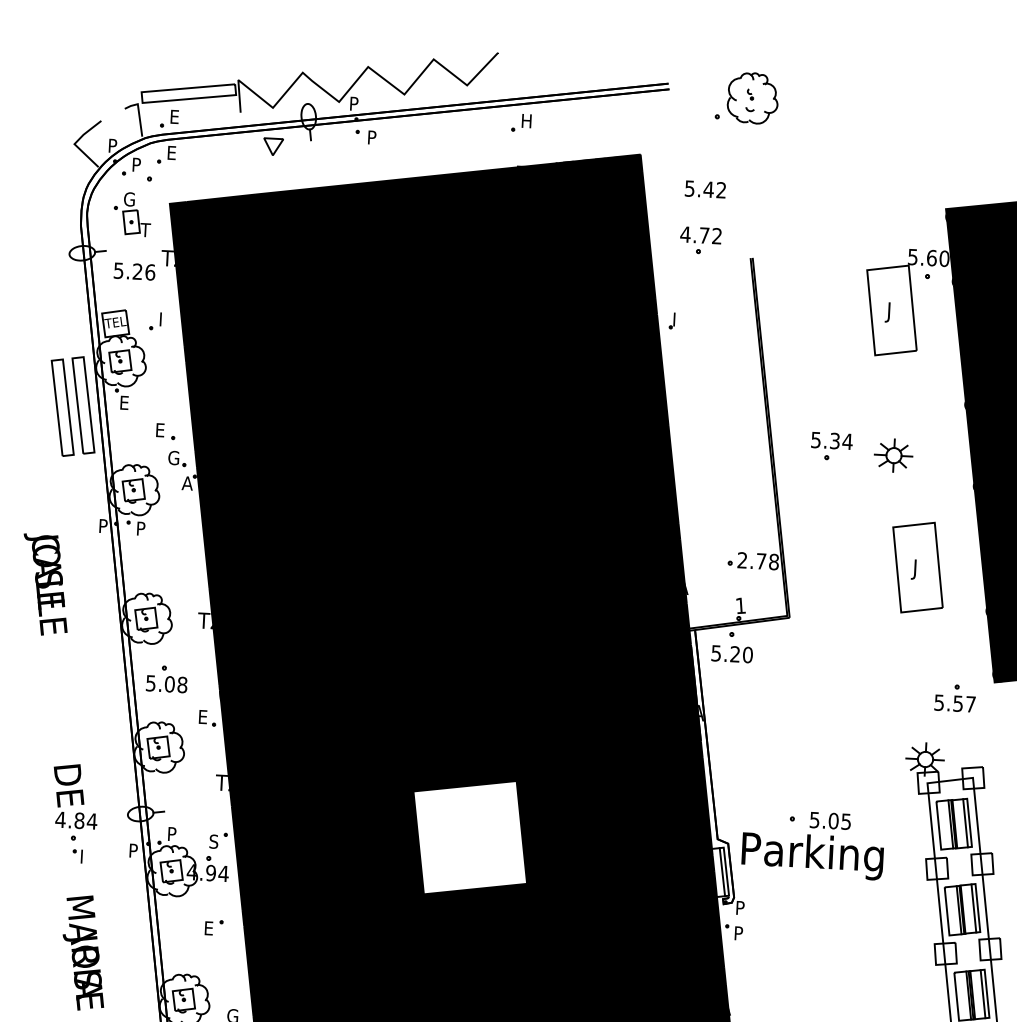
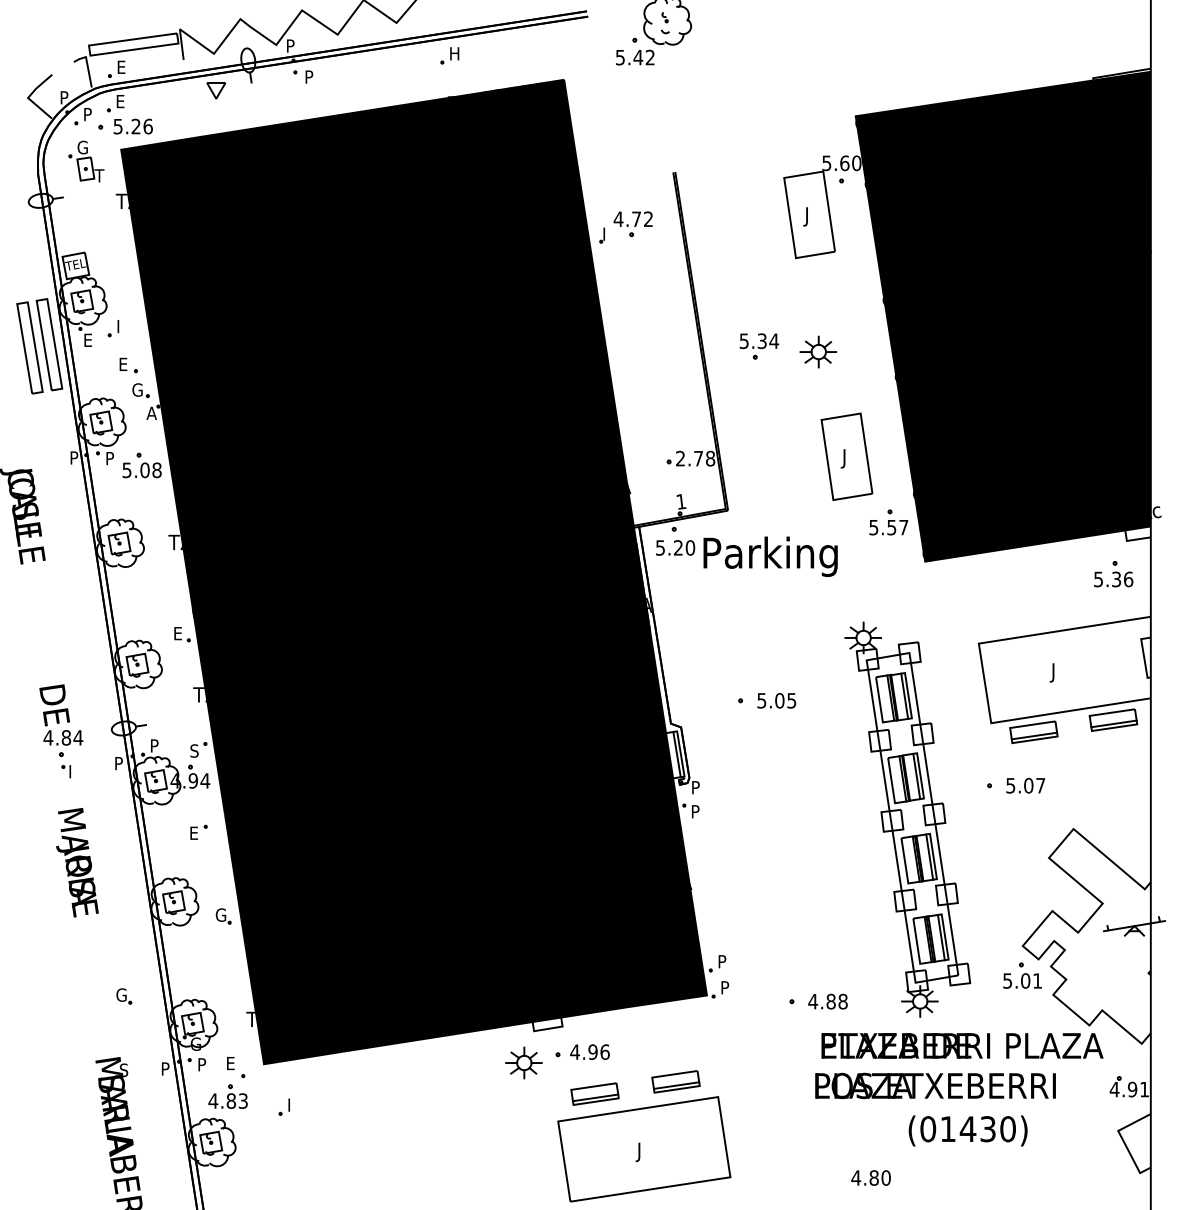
text: (705, 189) -> (635, 57), moved
part: (699, 240) -> (632, 224), moved
text: (133, 271) -> (132, 126), moved
part: (155, 321) -> (113, 328), moved
part: (166, 679) -> (141, 465), moved
part: (955, 698) -> (888, 522), moved
fill: (469, 837) -> (436, 734), added
text: (812, 855) -> (770, 556), moved

